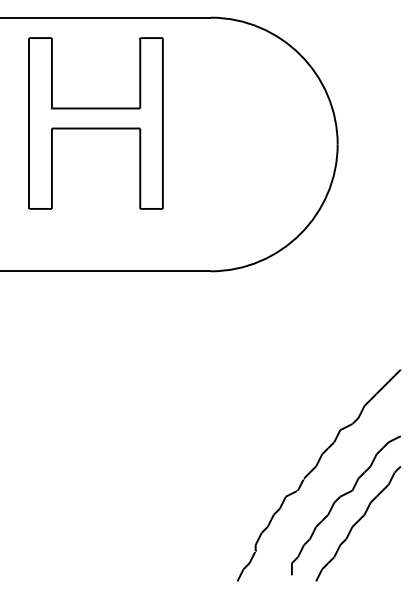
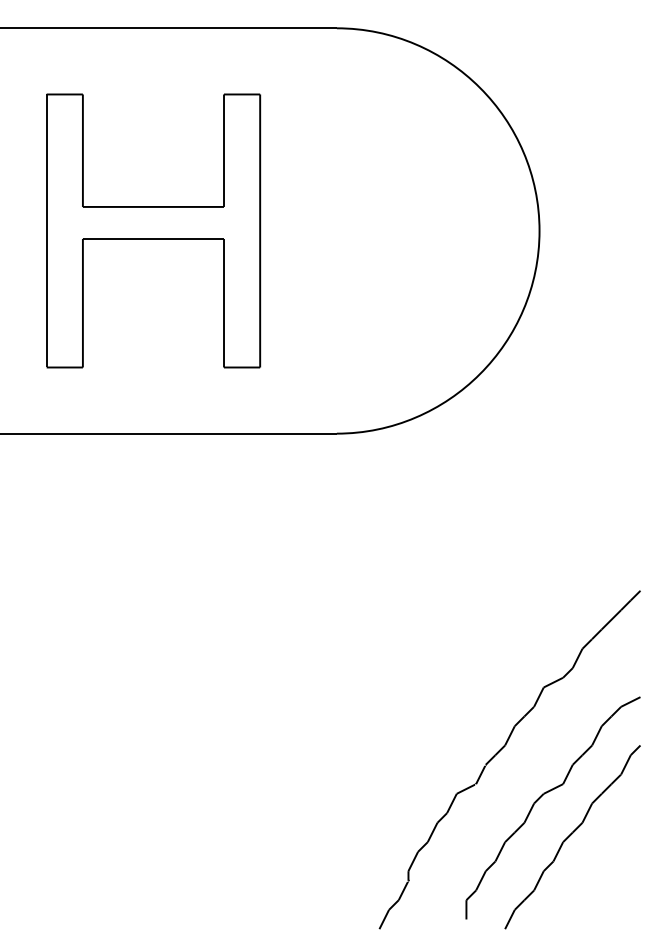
part: (95, 123) -> (152, 230), moved

